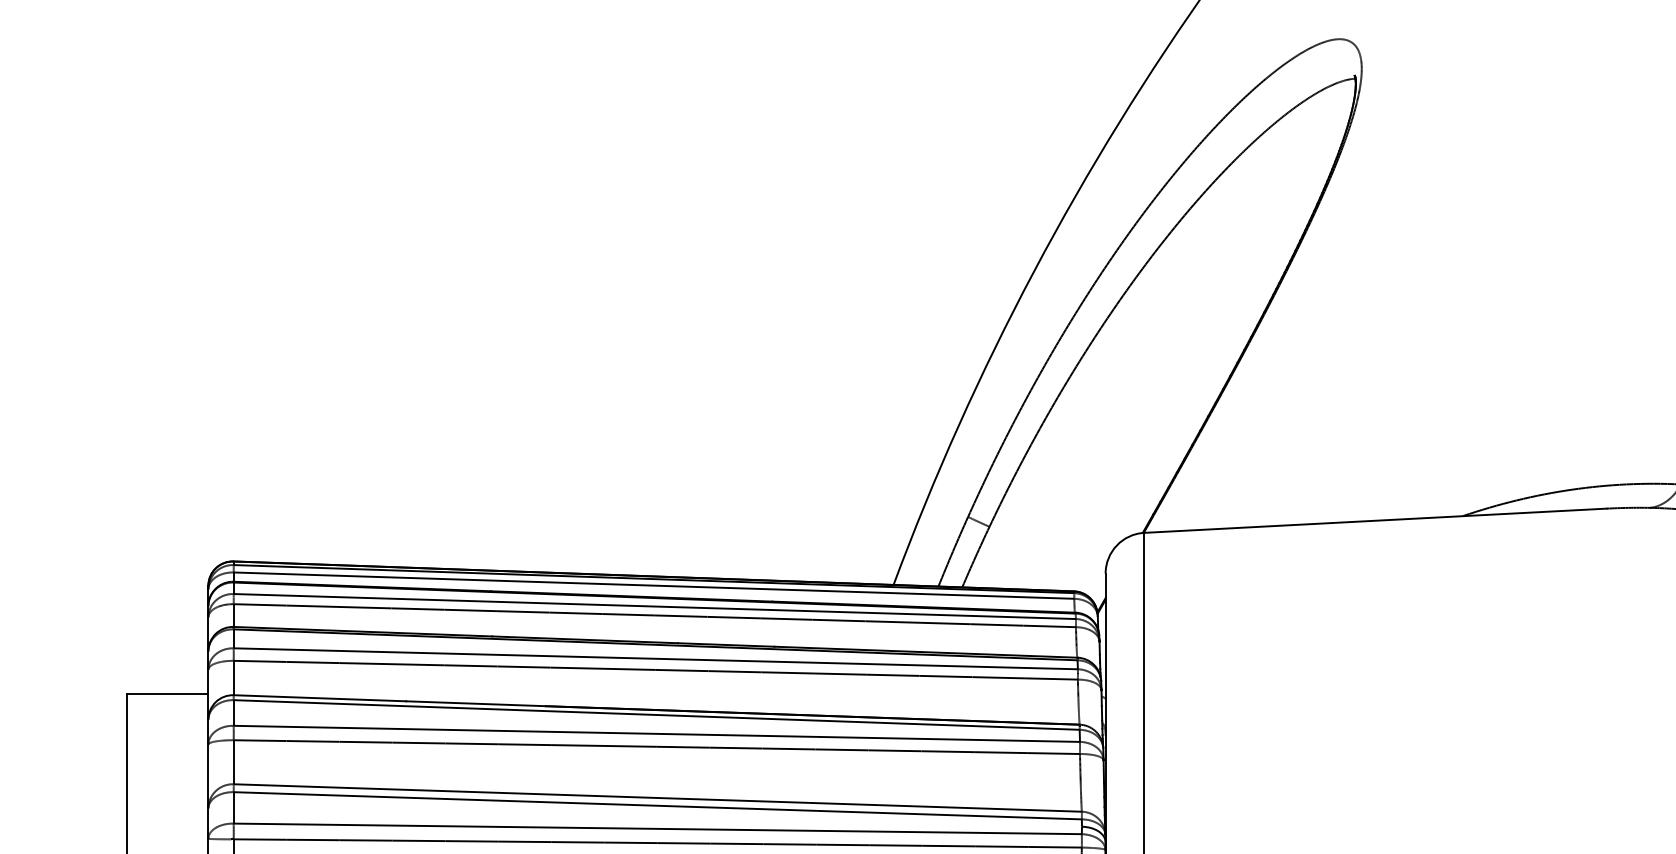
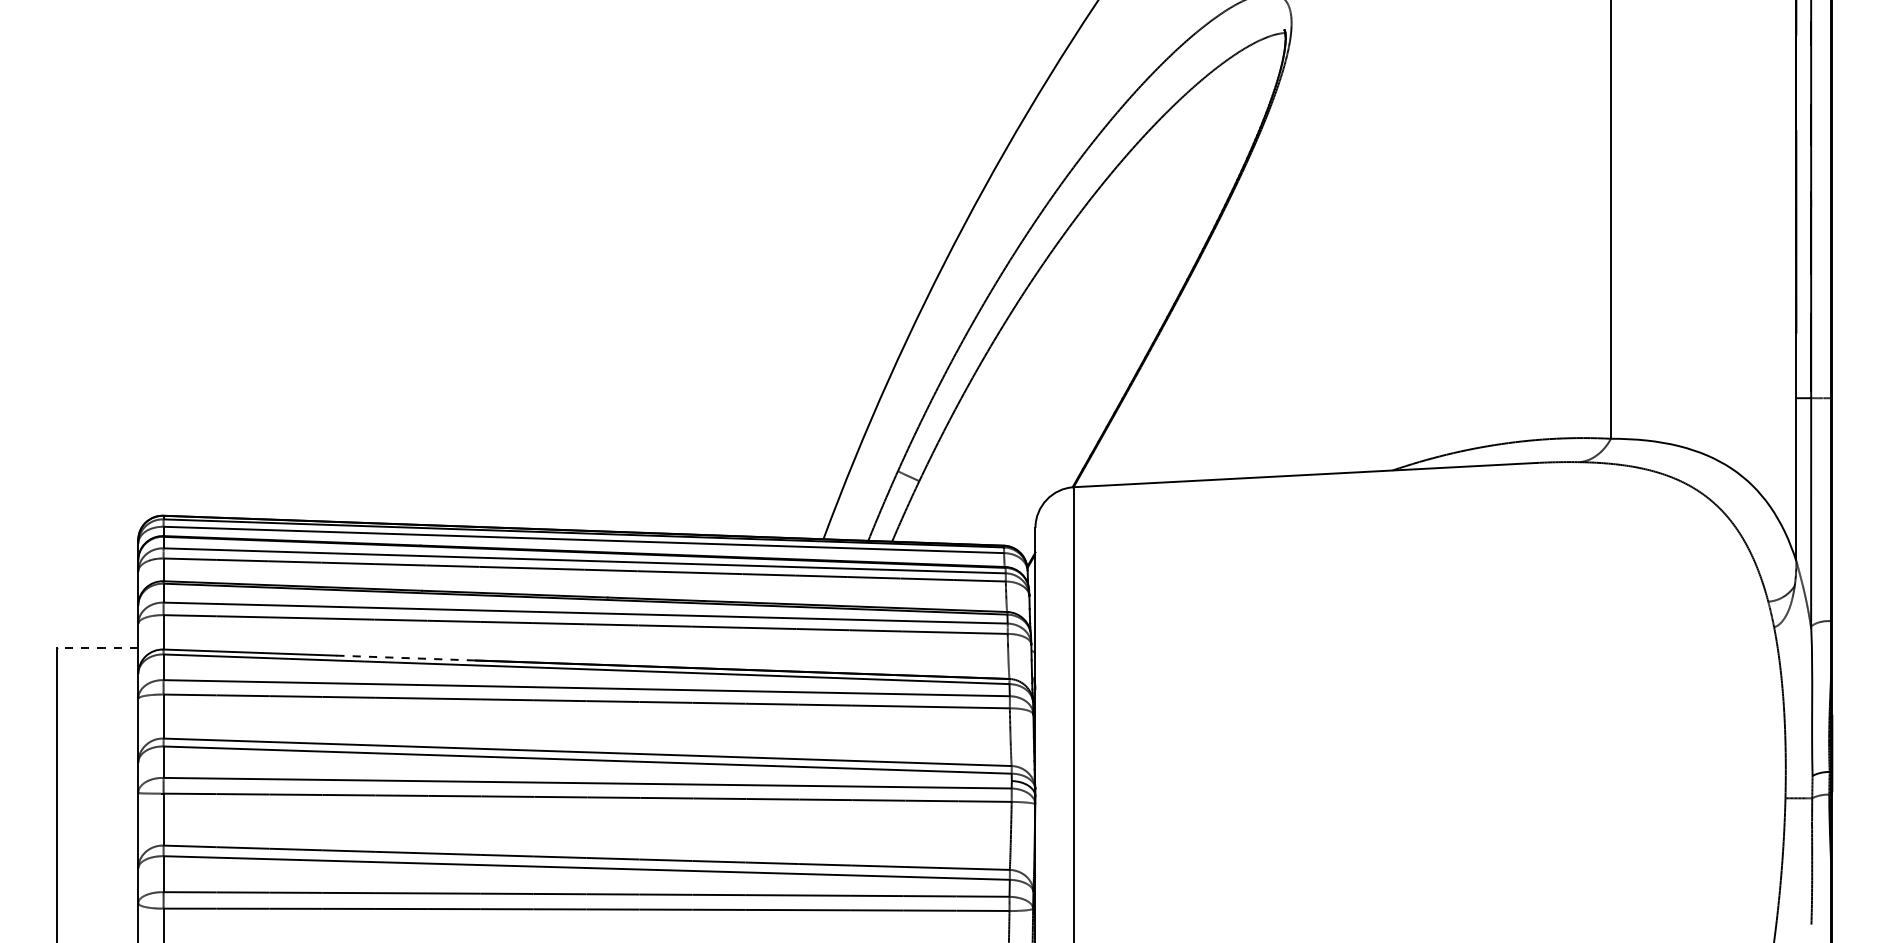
line: (167, 694) -> (97, 648), solid -> dashed
line: (474, 704) -> (404, 658), solid -> dashed

